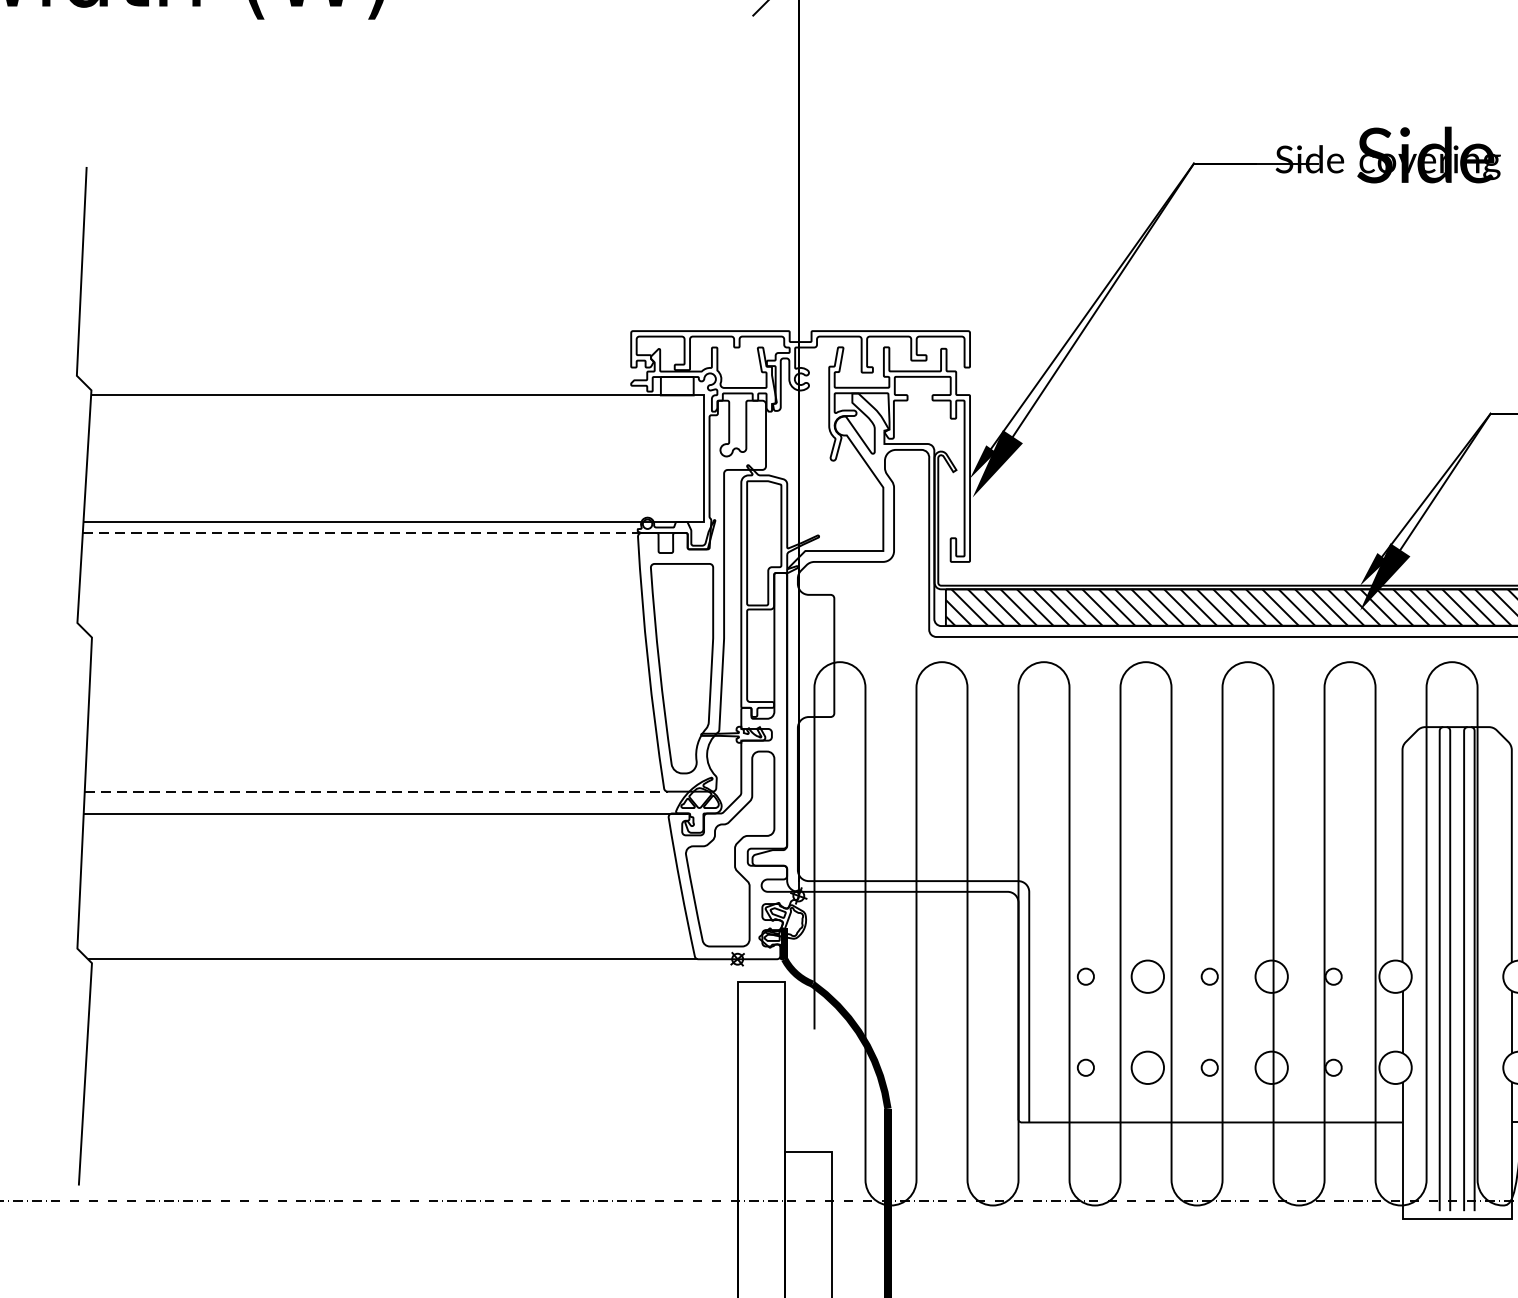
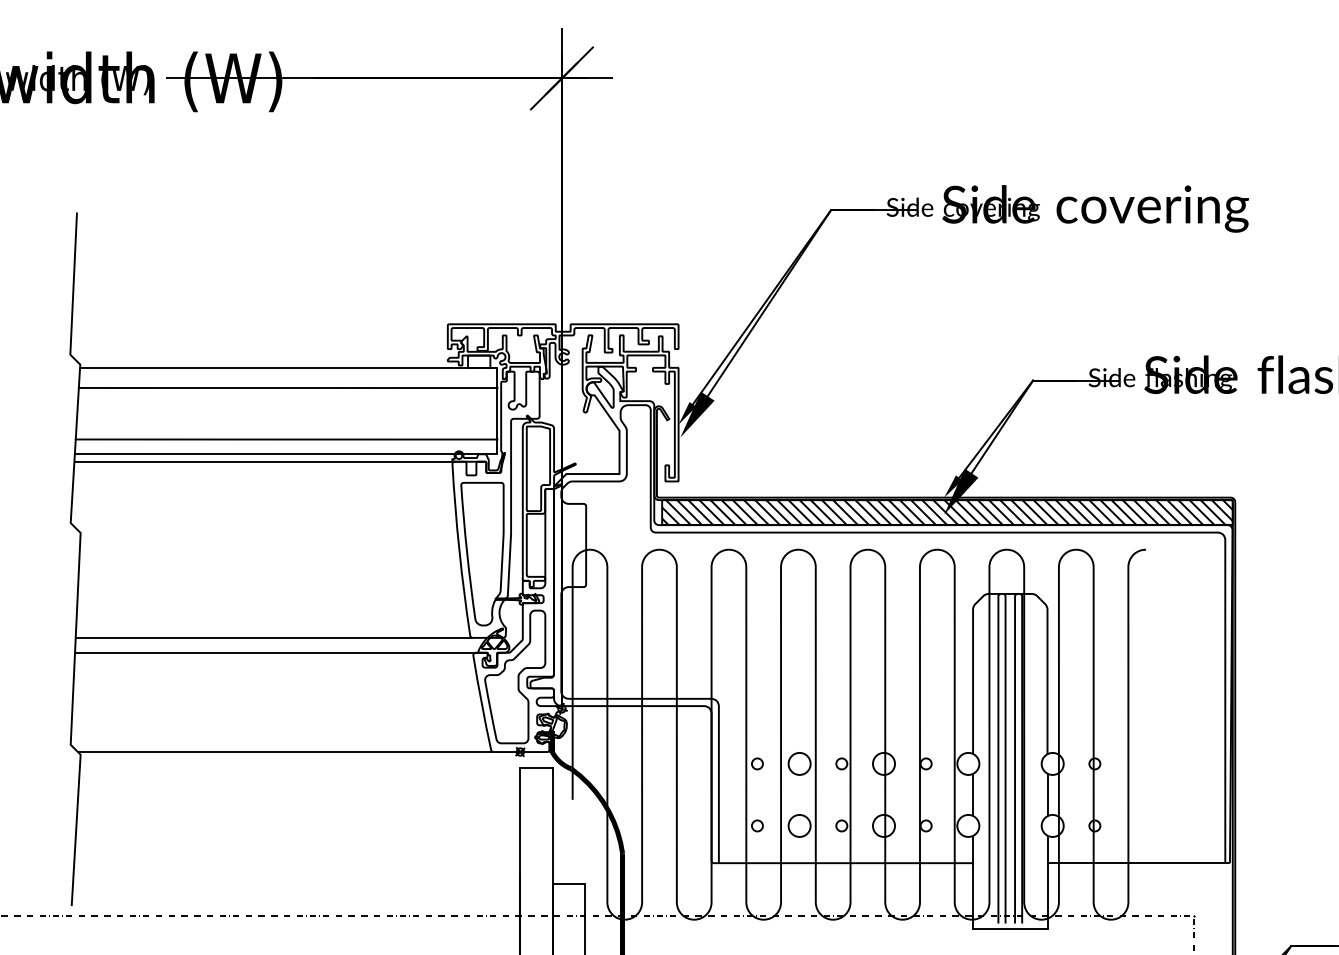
line: (395, 423) -> (287, 387), added
line: (394, 500) -> (286, 439), added
line: (363, 532) -> (265, 461), dashed -> solid
line: (376, 791) -> (274, 637), dashed -> solid

